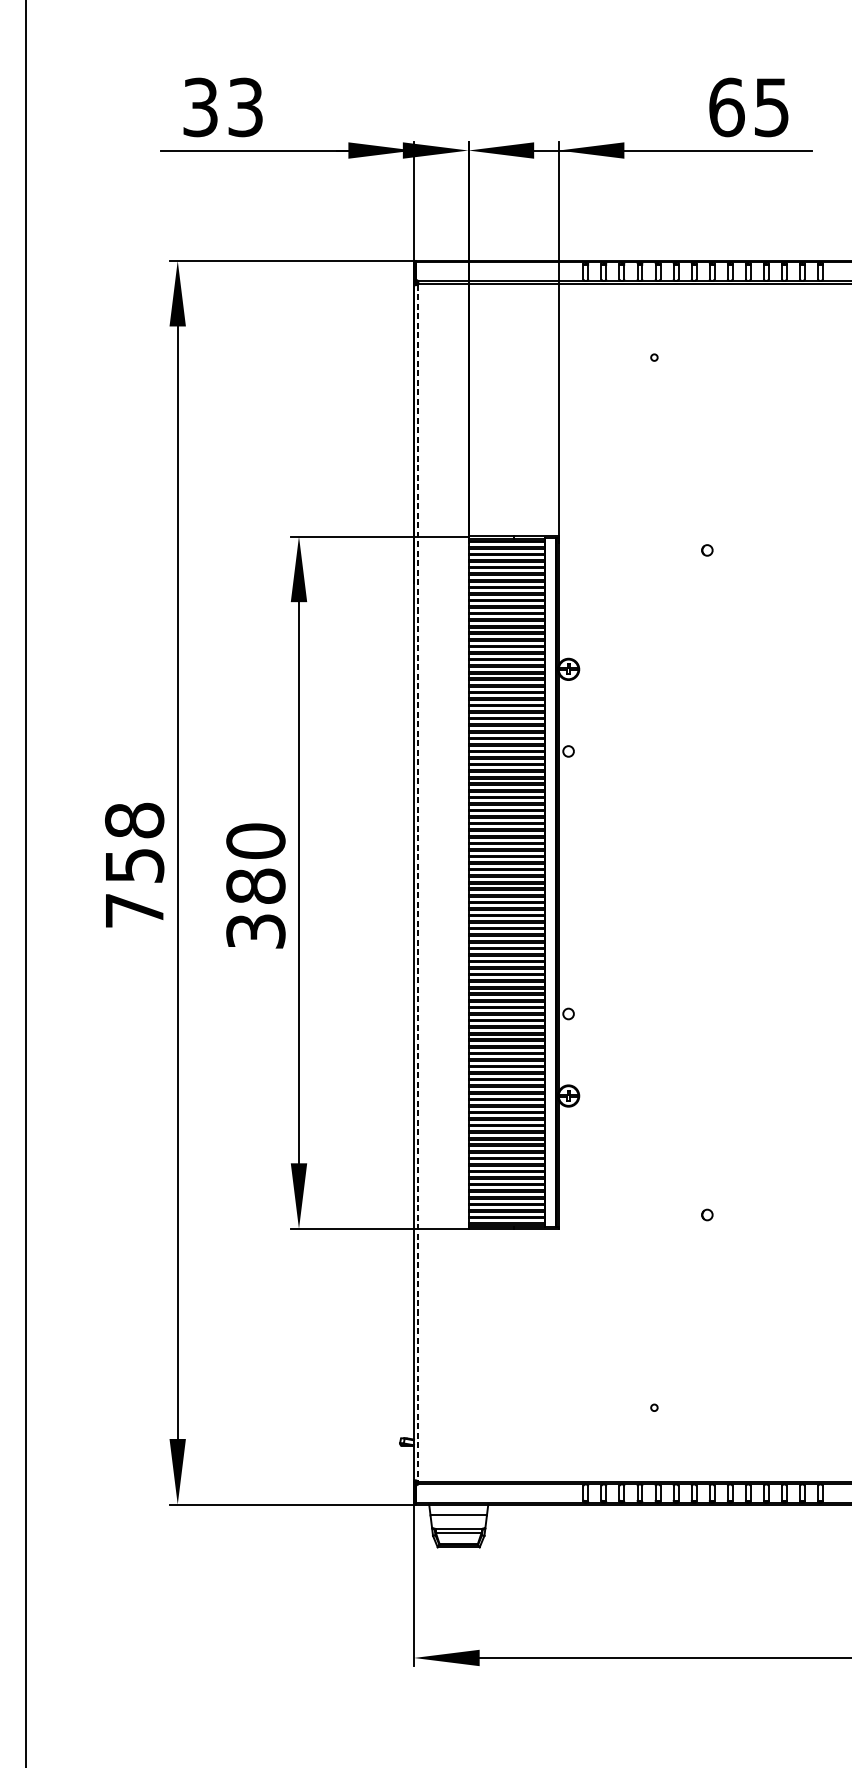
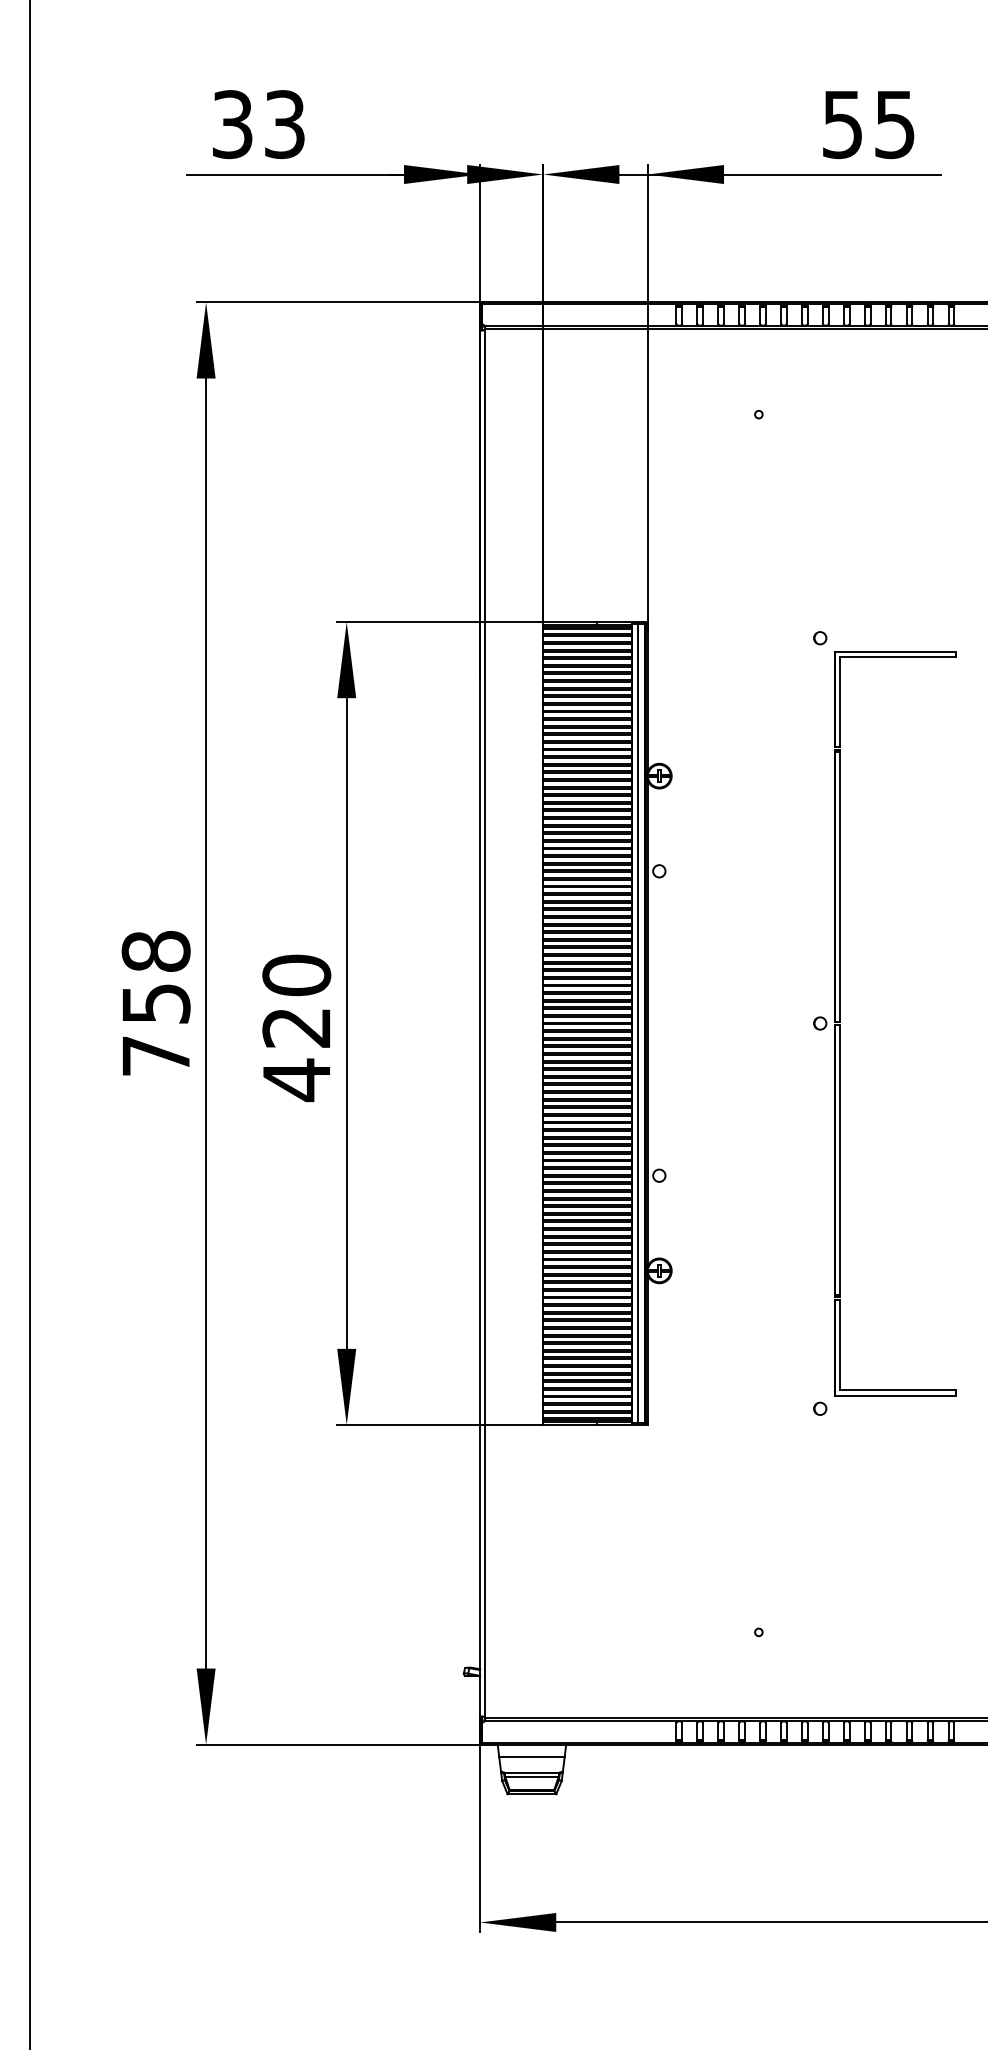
text: (726, 107) -> (842, 124), 65 -> 55
part: (724, 881) -> (840, 1022), added
line: (550, 882) -> (638, 1023), added
line: (417, 883) -> (484, 1024), dashed -> solid
text: (255, 909) -> (296, 1054), 380 -> 420

